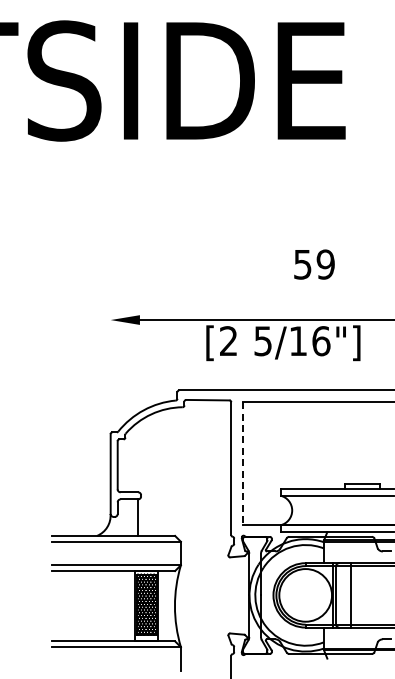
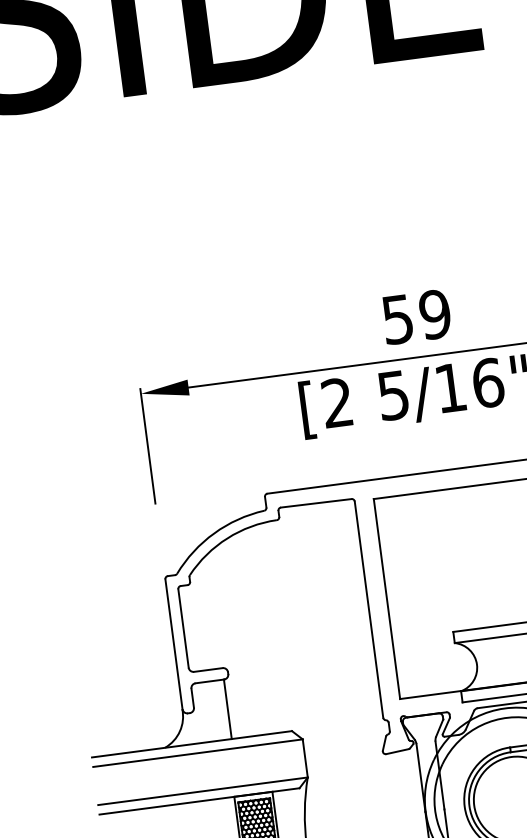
text: (314, 264) -> (416, 316), moved
line: (110, 352) -> (147, 446), added
line: (243, 464) -> (387, 600), dashed -> solid

